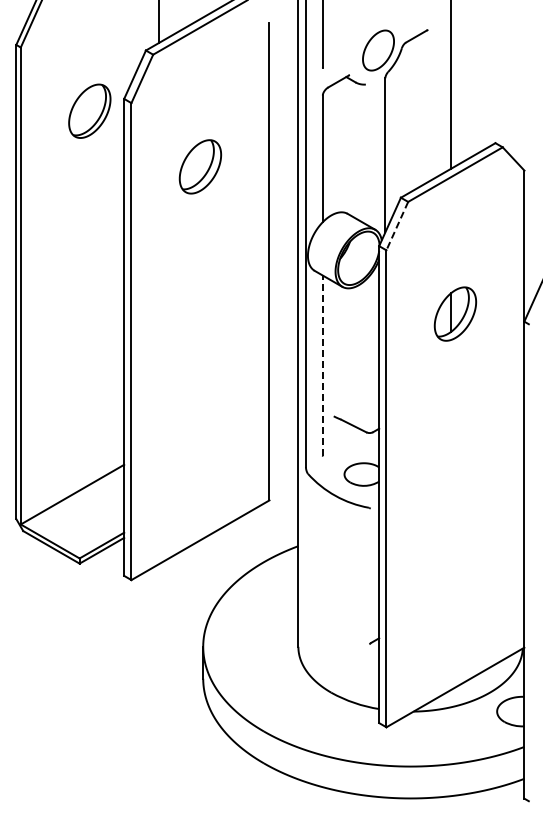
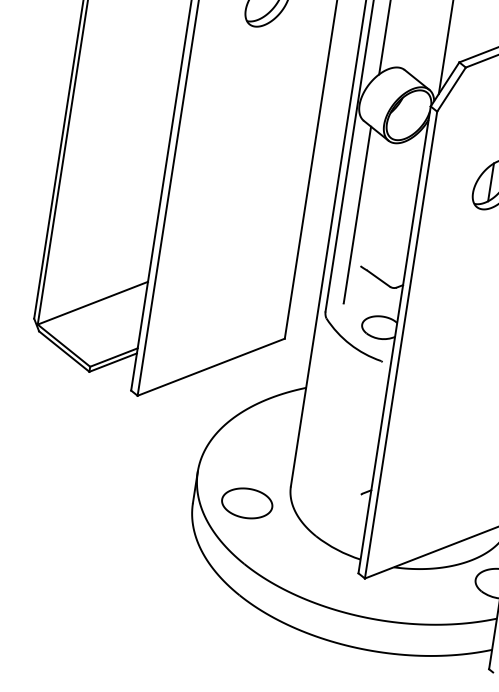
line: (397, 226) -> (451, 90), dashed -> solid
line: (322, 365) -> (357, 214), dashed -> solid
part: (256, 670) -> (246, 503), added

